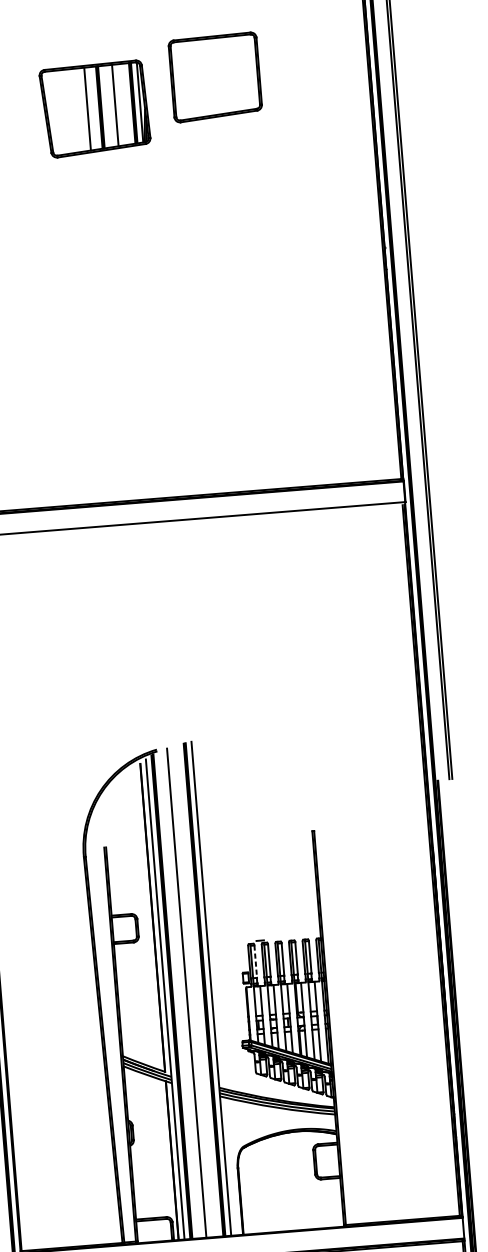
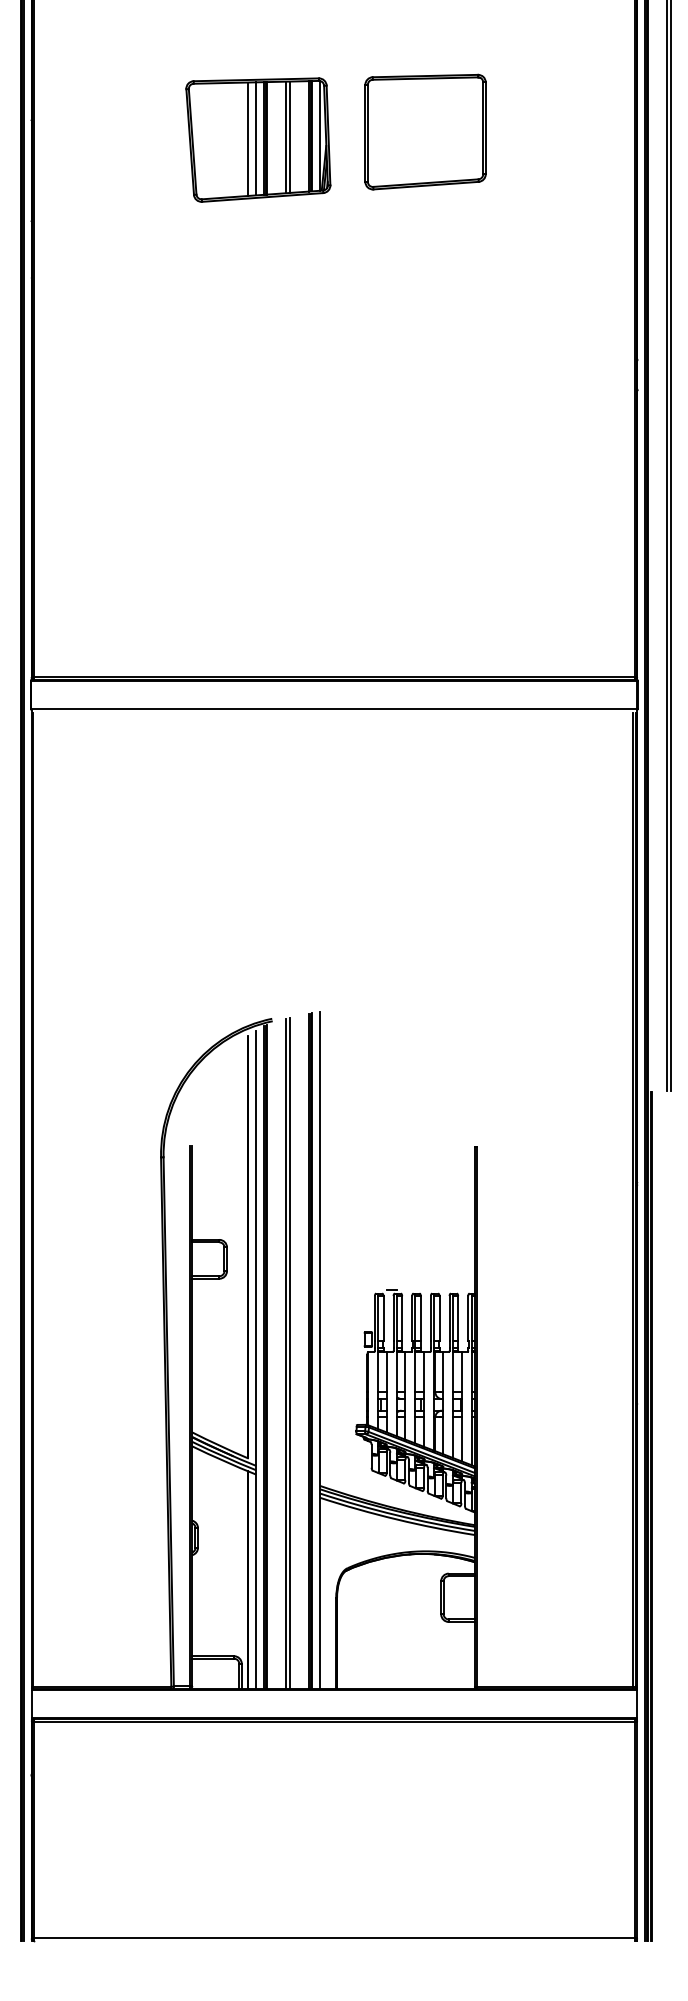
part: (215, 76) -> (425, 131), moved
line: (118, 104) -> (290, 136), added
line: (93, 108) -> (256, 138), added
line: (255, 961) -> (383, 1318), dashed -> solid
line: (189, 992) -> (290, 1352), added

